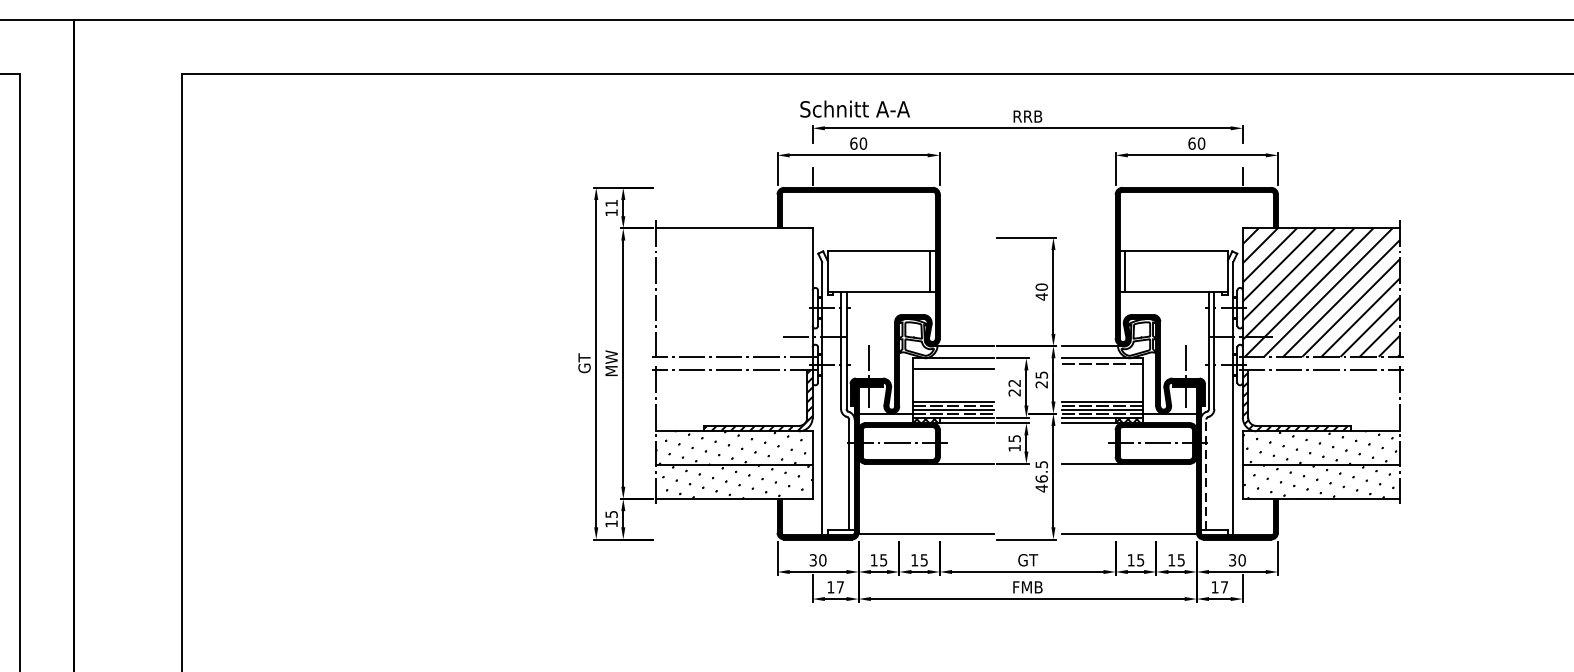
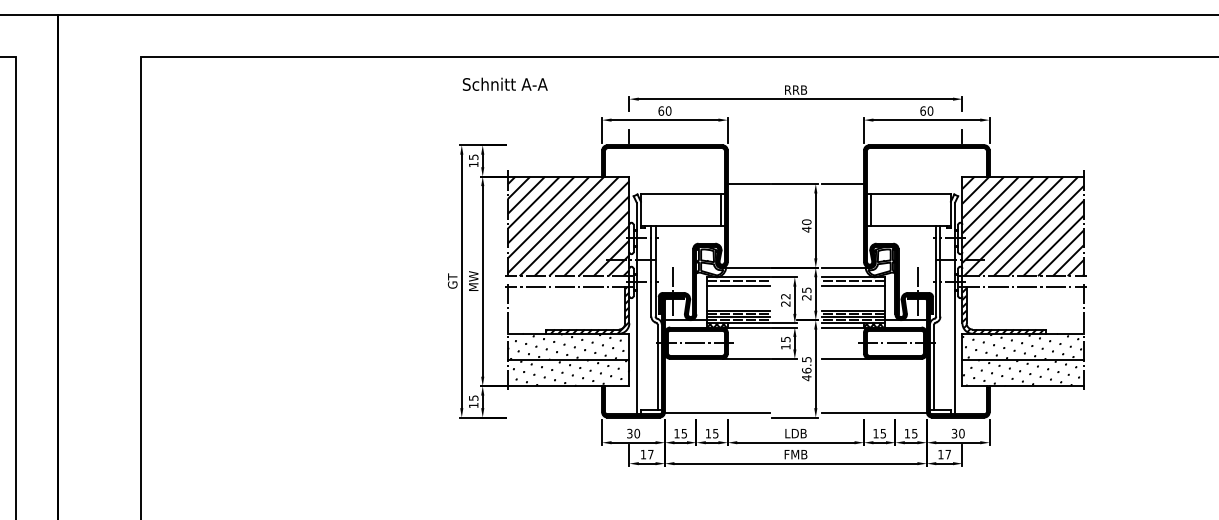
text: (854, 108) -> (504, 83), moved
text: (611, 202) -> (473, 156), 11 -> 15
line: (966, 238) -> (748, 184), added
line: (1087, 238) -> (842, 184), added
hatch: (734, 292) -> (568, 226), added
line: (952, 363) -> (737, 281), added
line: (1102, 368) -> (853, 285), added
line: (1206, 474) -> (934, 367), dashed -> solid
text: (1027, 560) -> (795, 433), GT -> LDB

